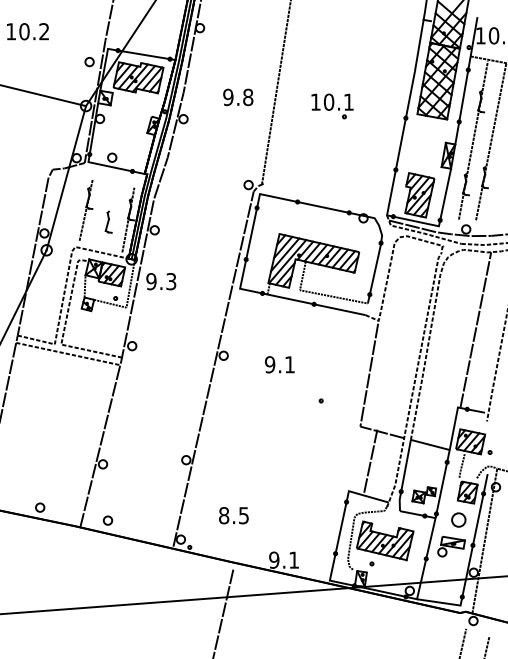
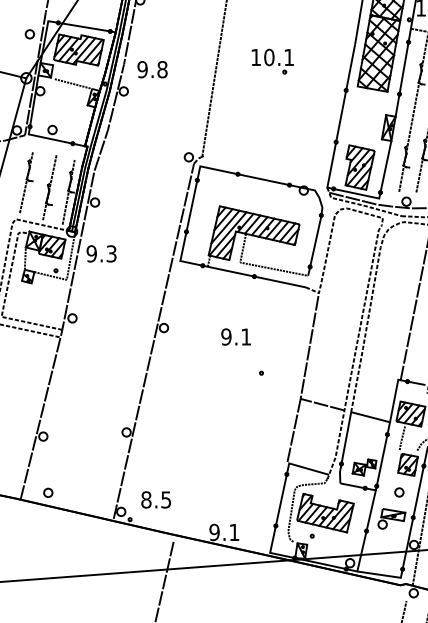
text: (238, 97) -> (152, 69), moved
part: (332, 106) -> (272, 61), moved
line: (132, 111) -> (72, 83), added
line: (109, 215) -> (49, 187), added
text: (279, 364) -> (235, 336), moved
line: (370, 460) -> (293, 429), moved
text: (233, 515) -> (155, 499), moved
part: (459, 520) -> (399, 492), size x0.62

